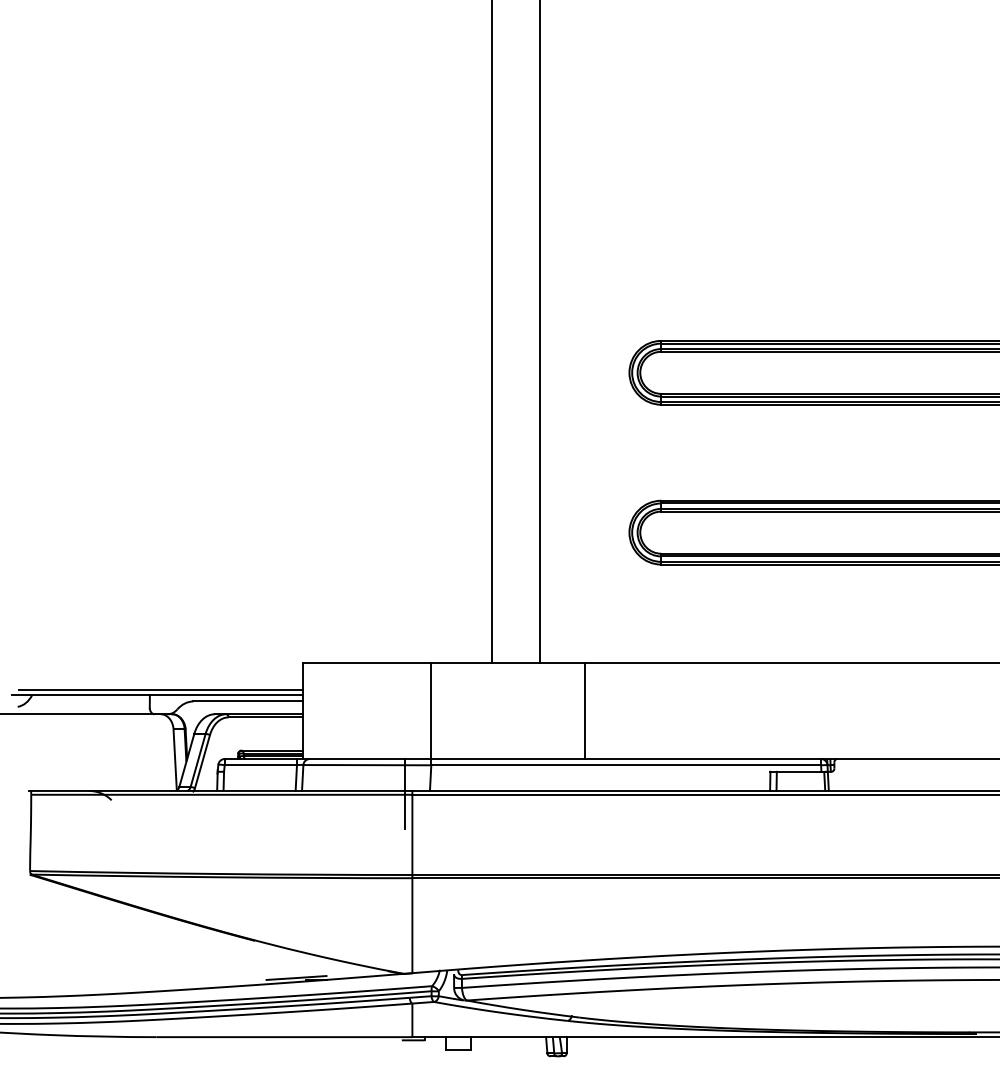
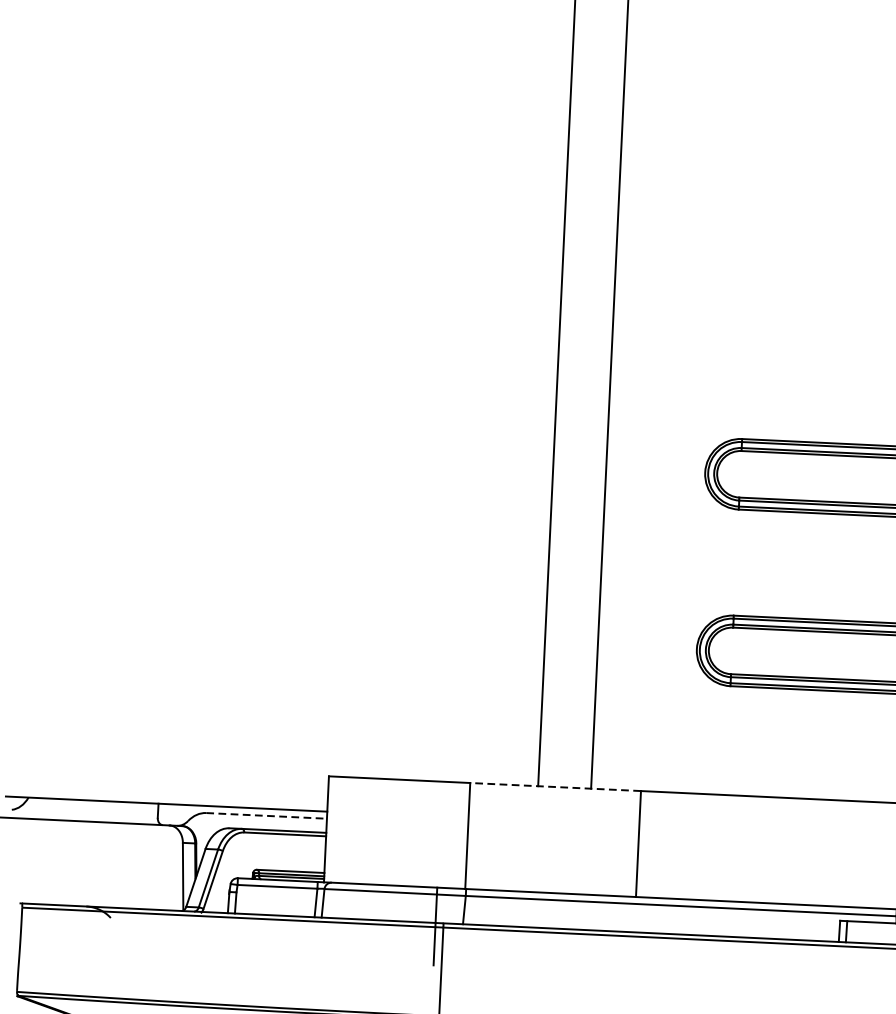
line: (507, 663) -> (555, 787), solid -> dashed
line: (160, 689) -> (170, 798), removed
line: (248, 701) -> (267, 815), solid -> dashed

